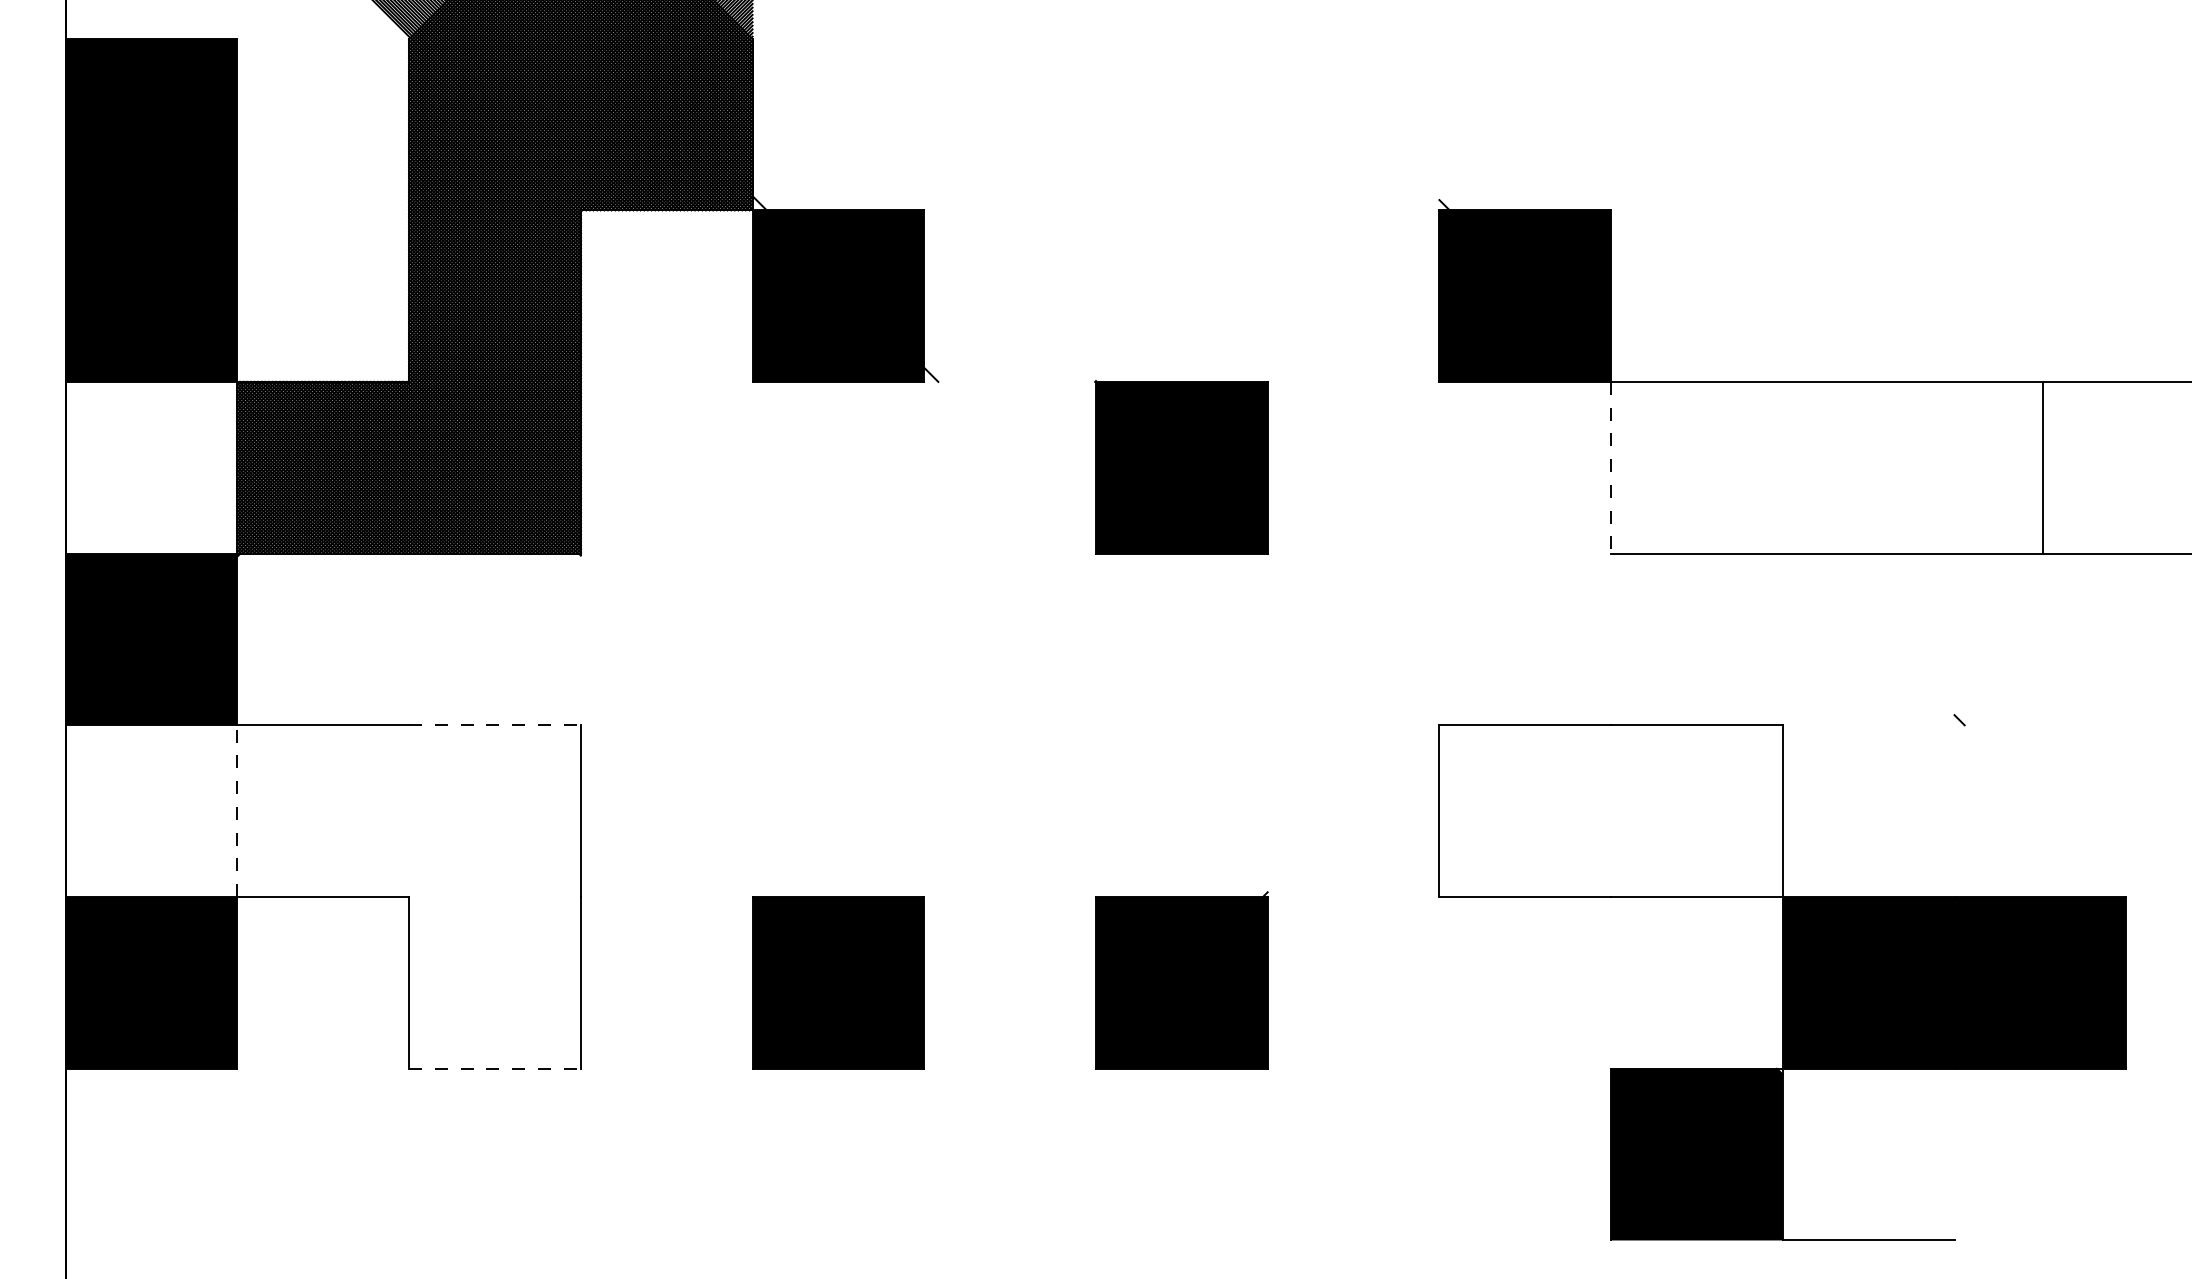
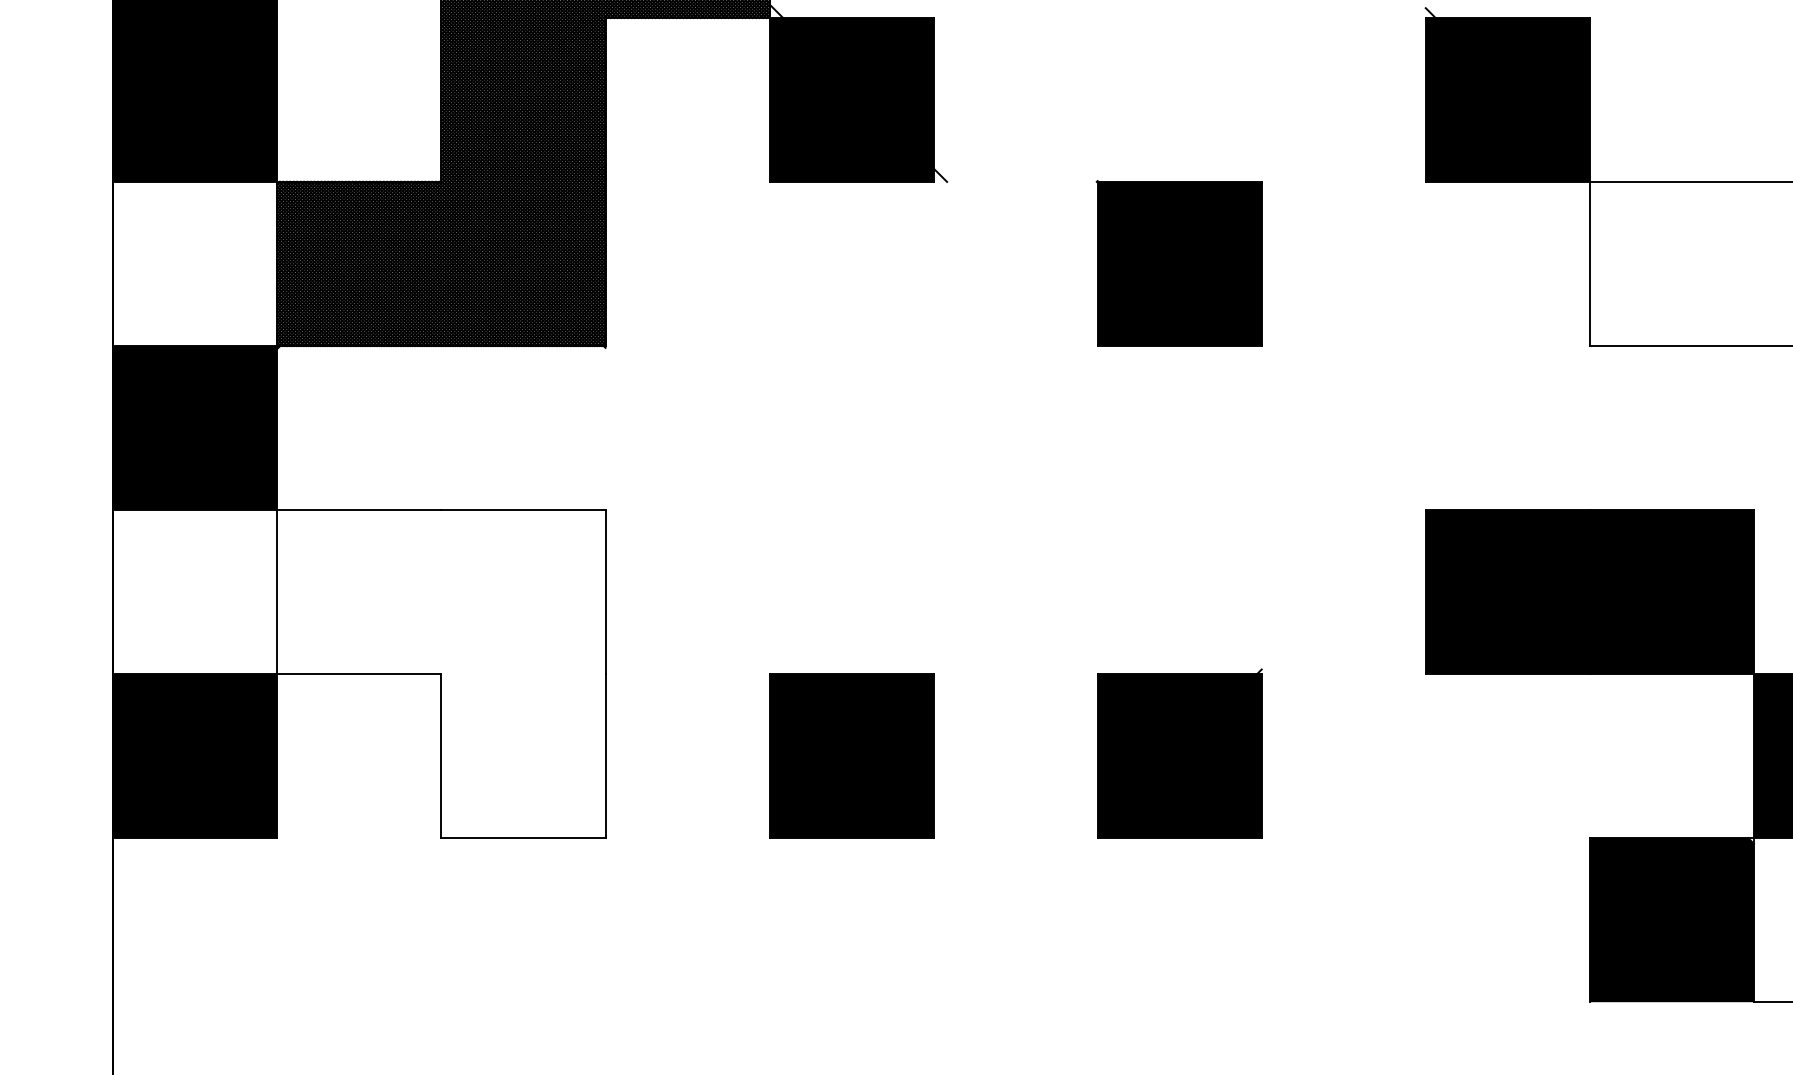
line: (1611, 467) -> (1590, 263), dashed -> solid
line: (495, 725) -> (523, 510), dashed -> solid
line: (237, 811) -> (277, 592), dashed -> solid
fill: (1610, 811) -> (1589, 592), added
line: (495, 1068) -> (523, 837), dashed -> solid

